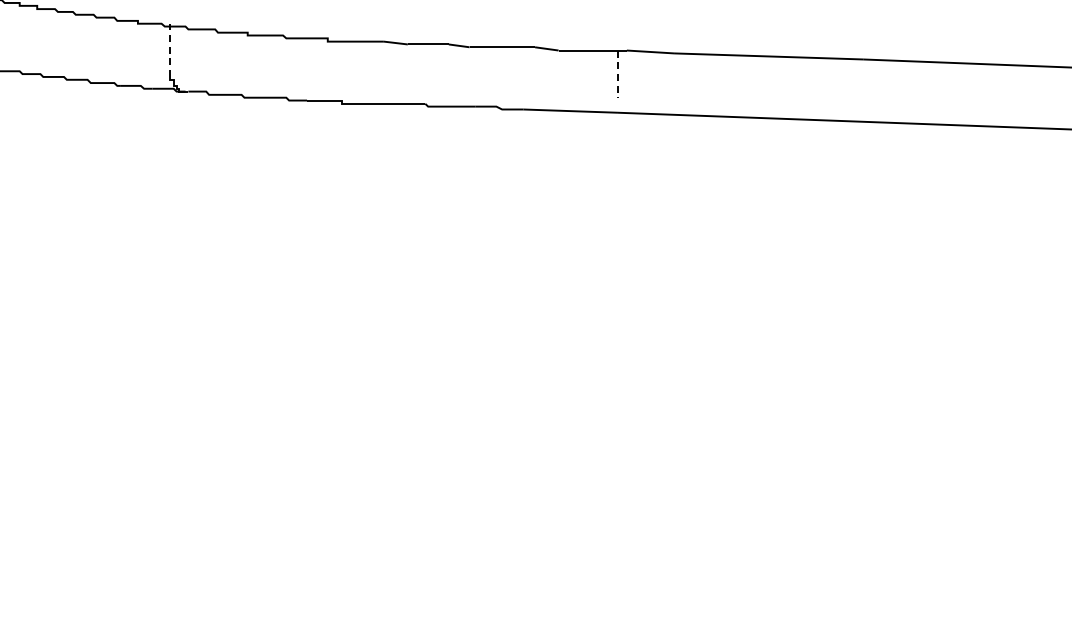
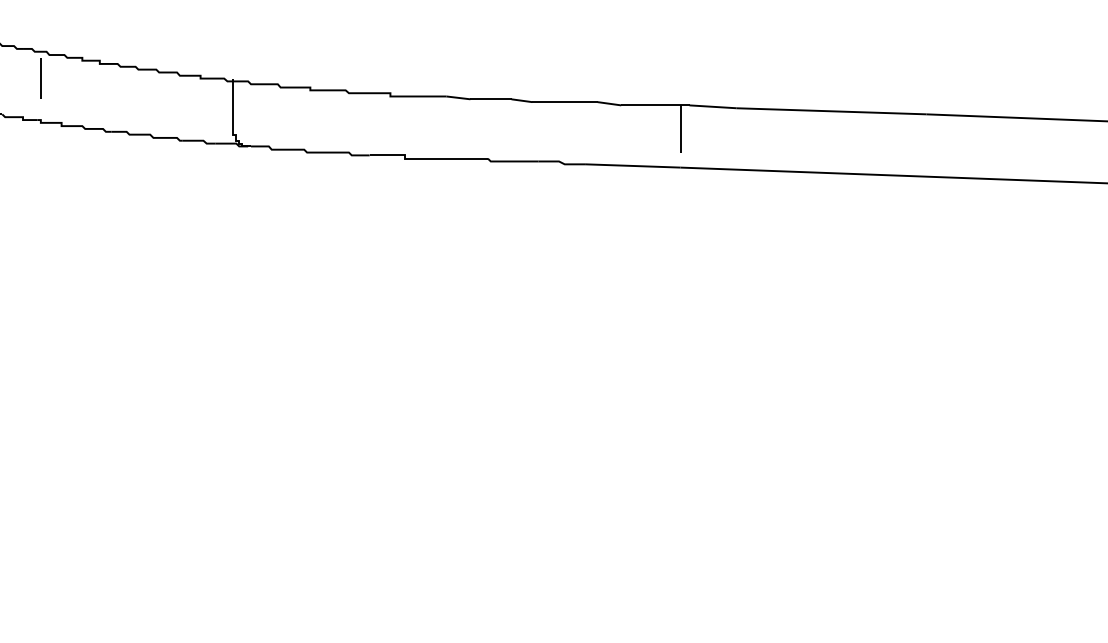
line: (170, 50) -> (233, 105), dashed -> solid
line: (617, 73) -> (680, 128), dashed -> solid

